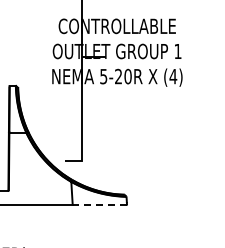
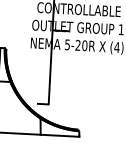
line: (99, 204) -> (59, 135), dashed -> solid

